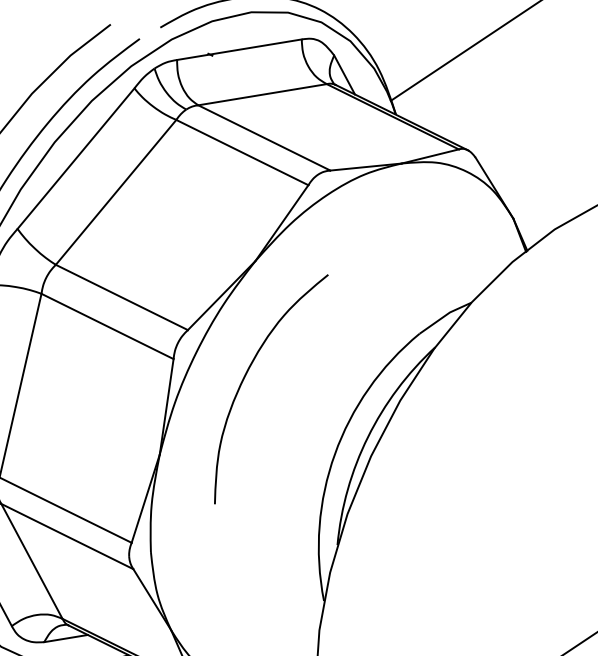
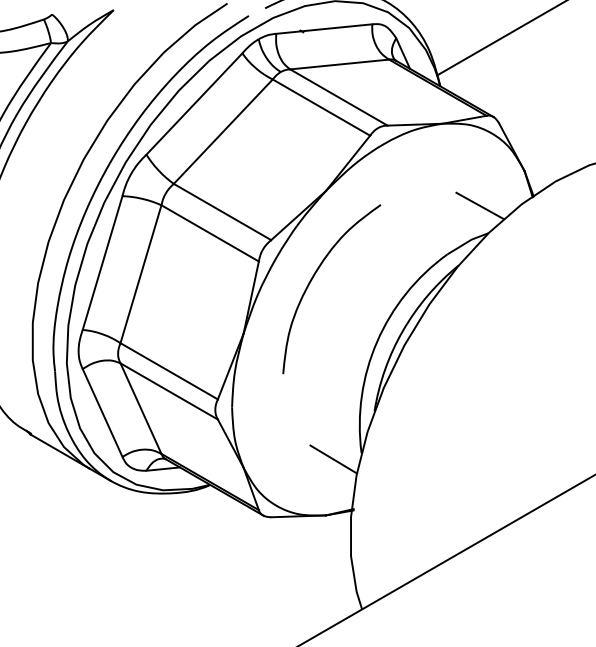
line: (457, 267) -> (479, 205), added
line: (287, 611) -> (333, 459), added

